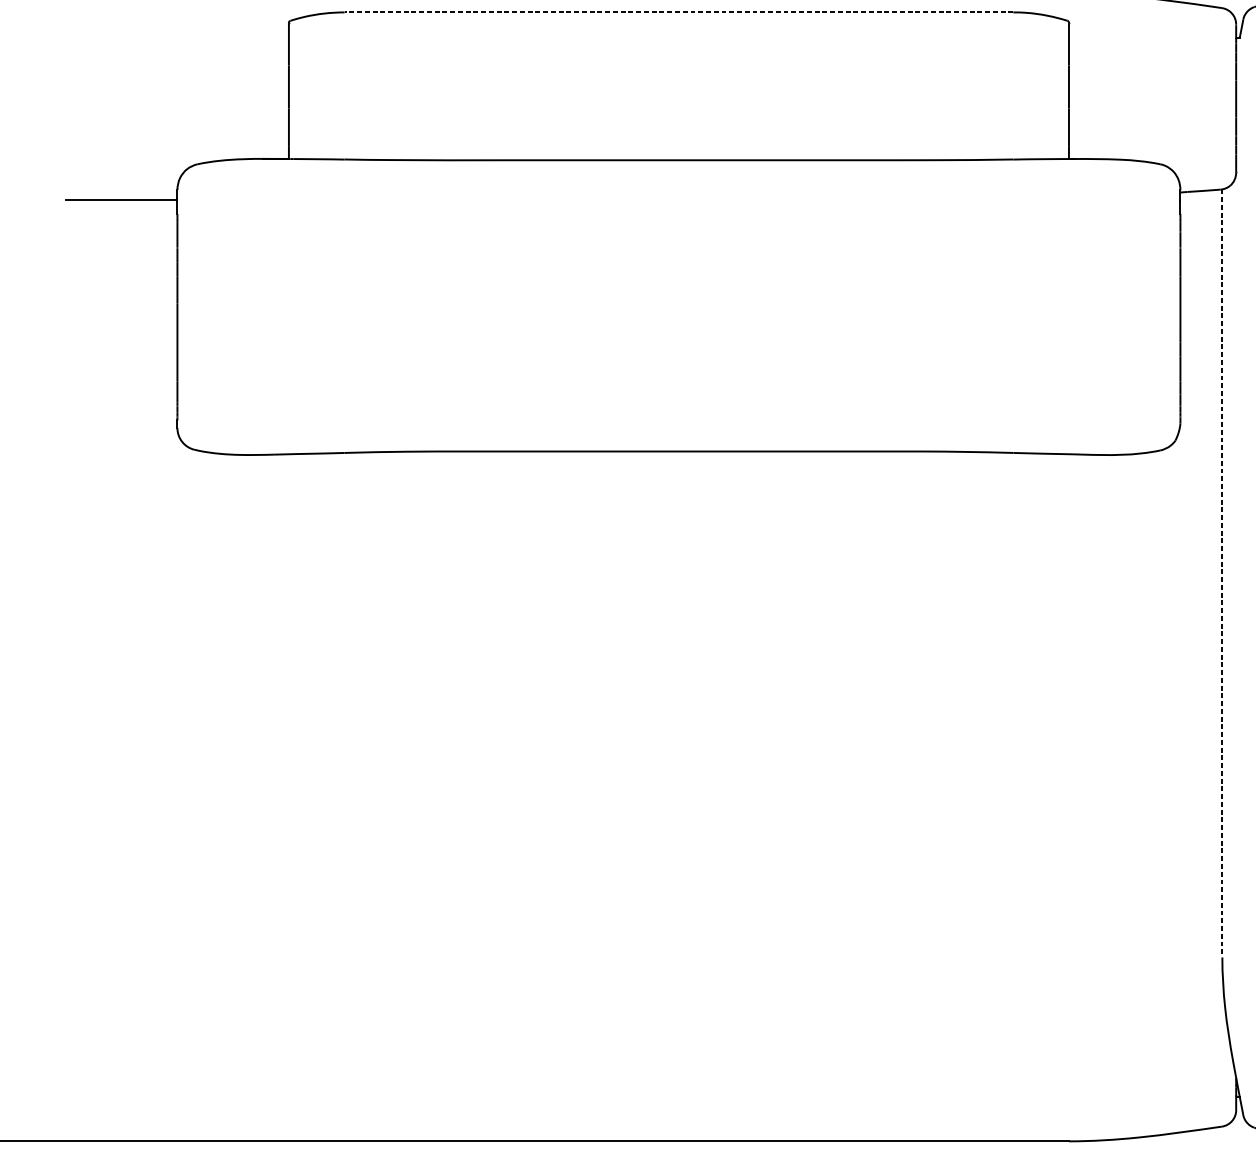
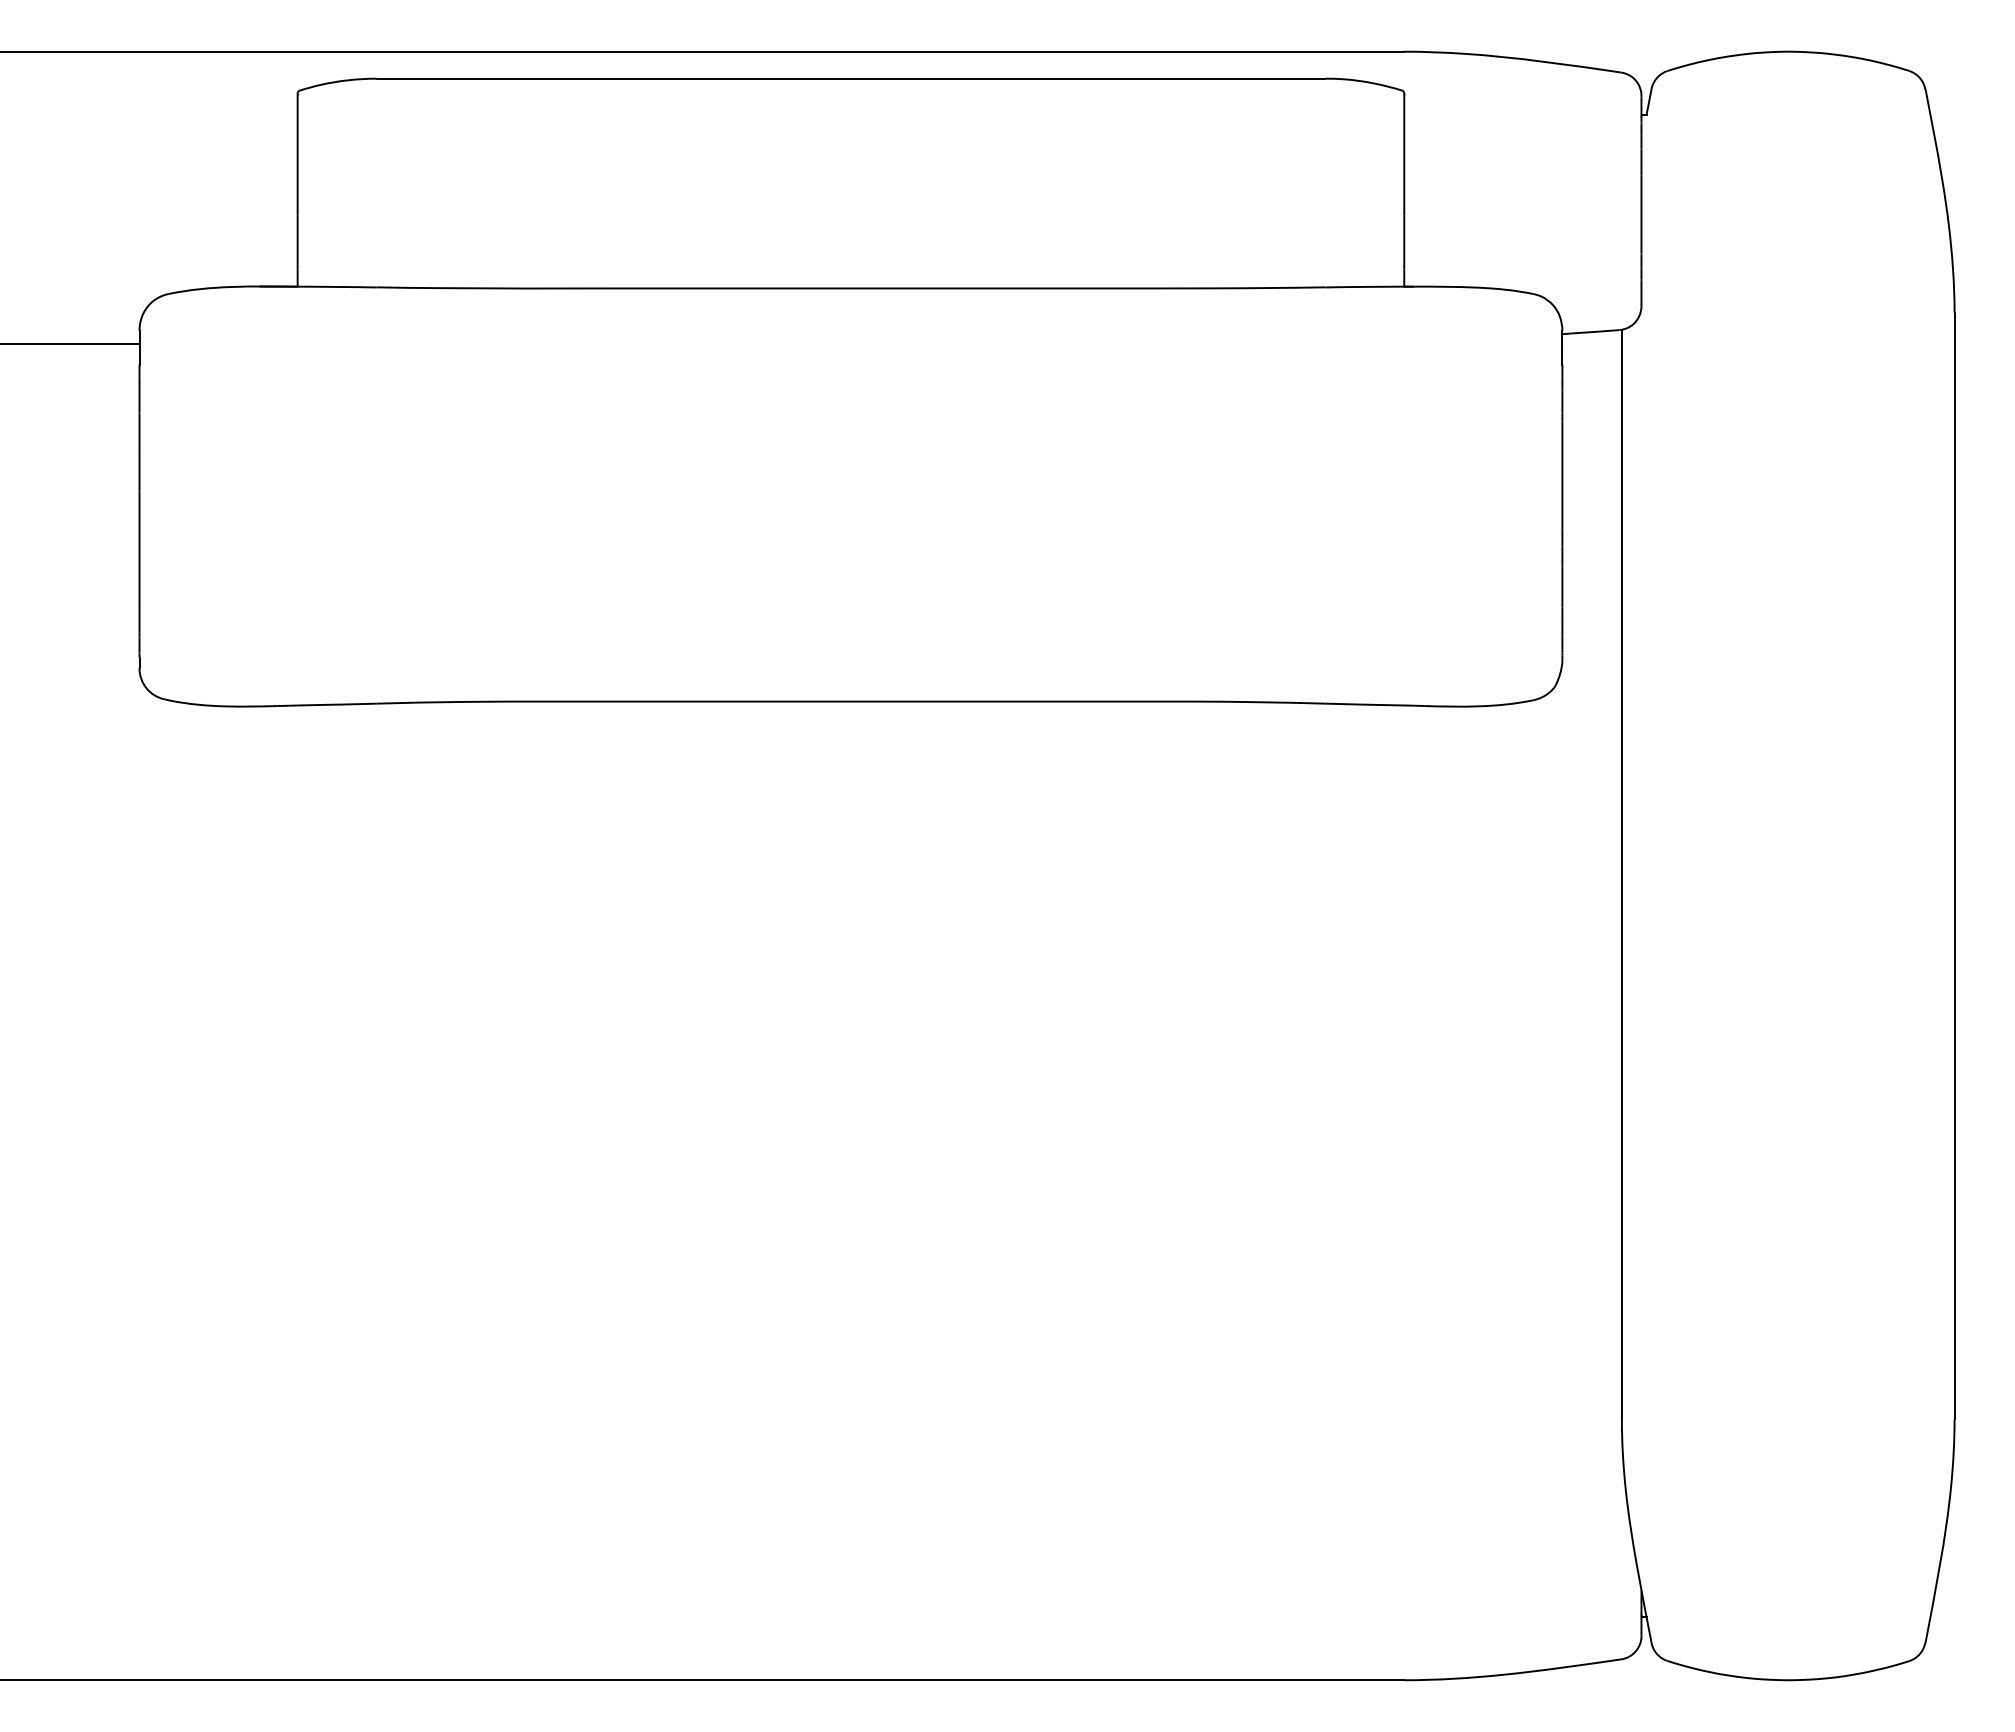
line: (678, 12) -> (850, 78), dashed -> solid
line: (1222, 573) -> (1621, 874), dashed -> solid

